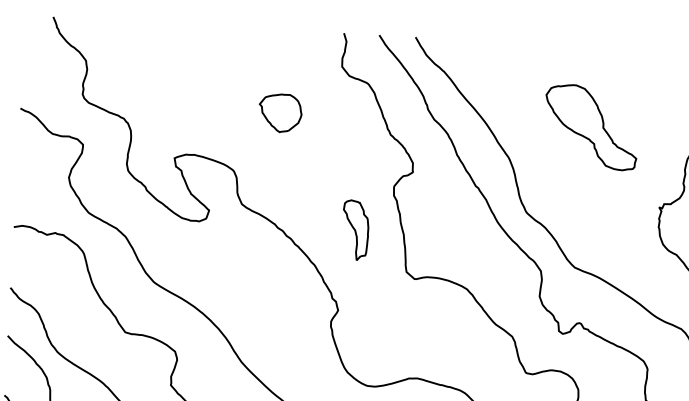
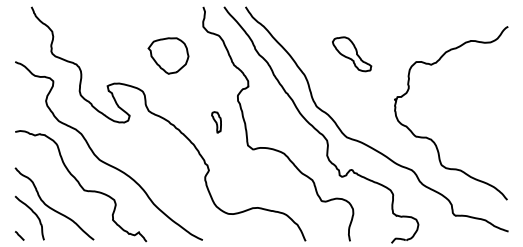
part: (280, 113) -> (168, 56), size x1.6
part: (590, 127) -> (351, 54), size x0.7
part: (355, 230) -> (216, 122), size x0.6

